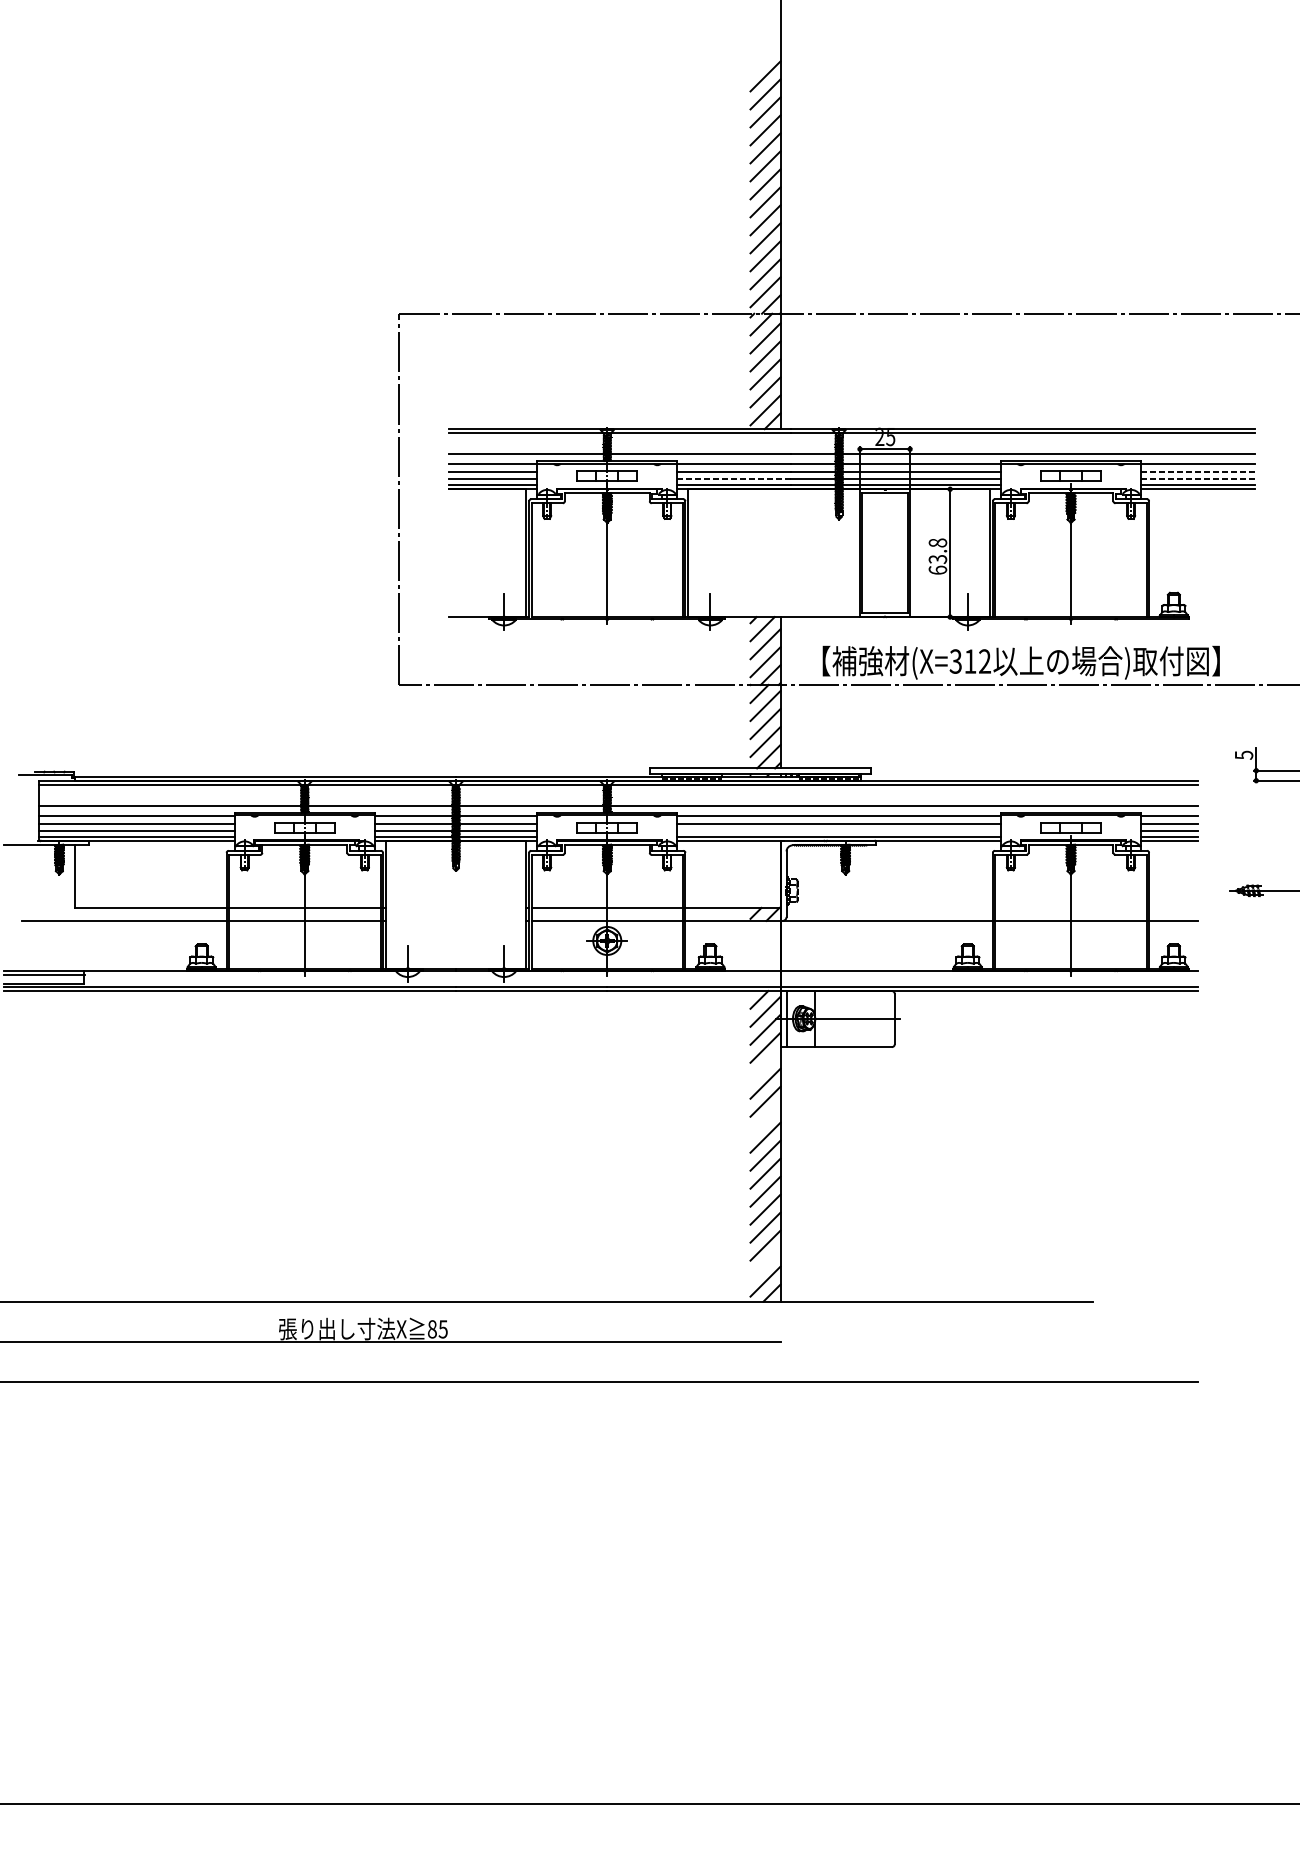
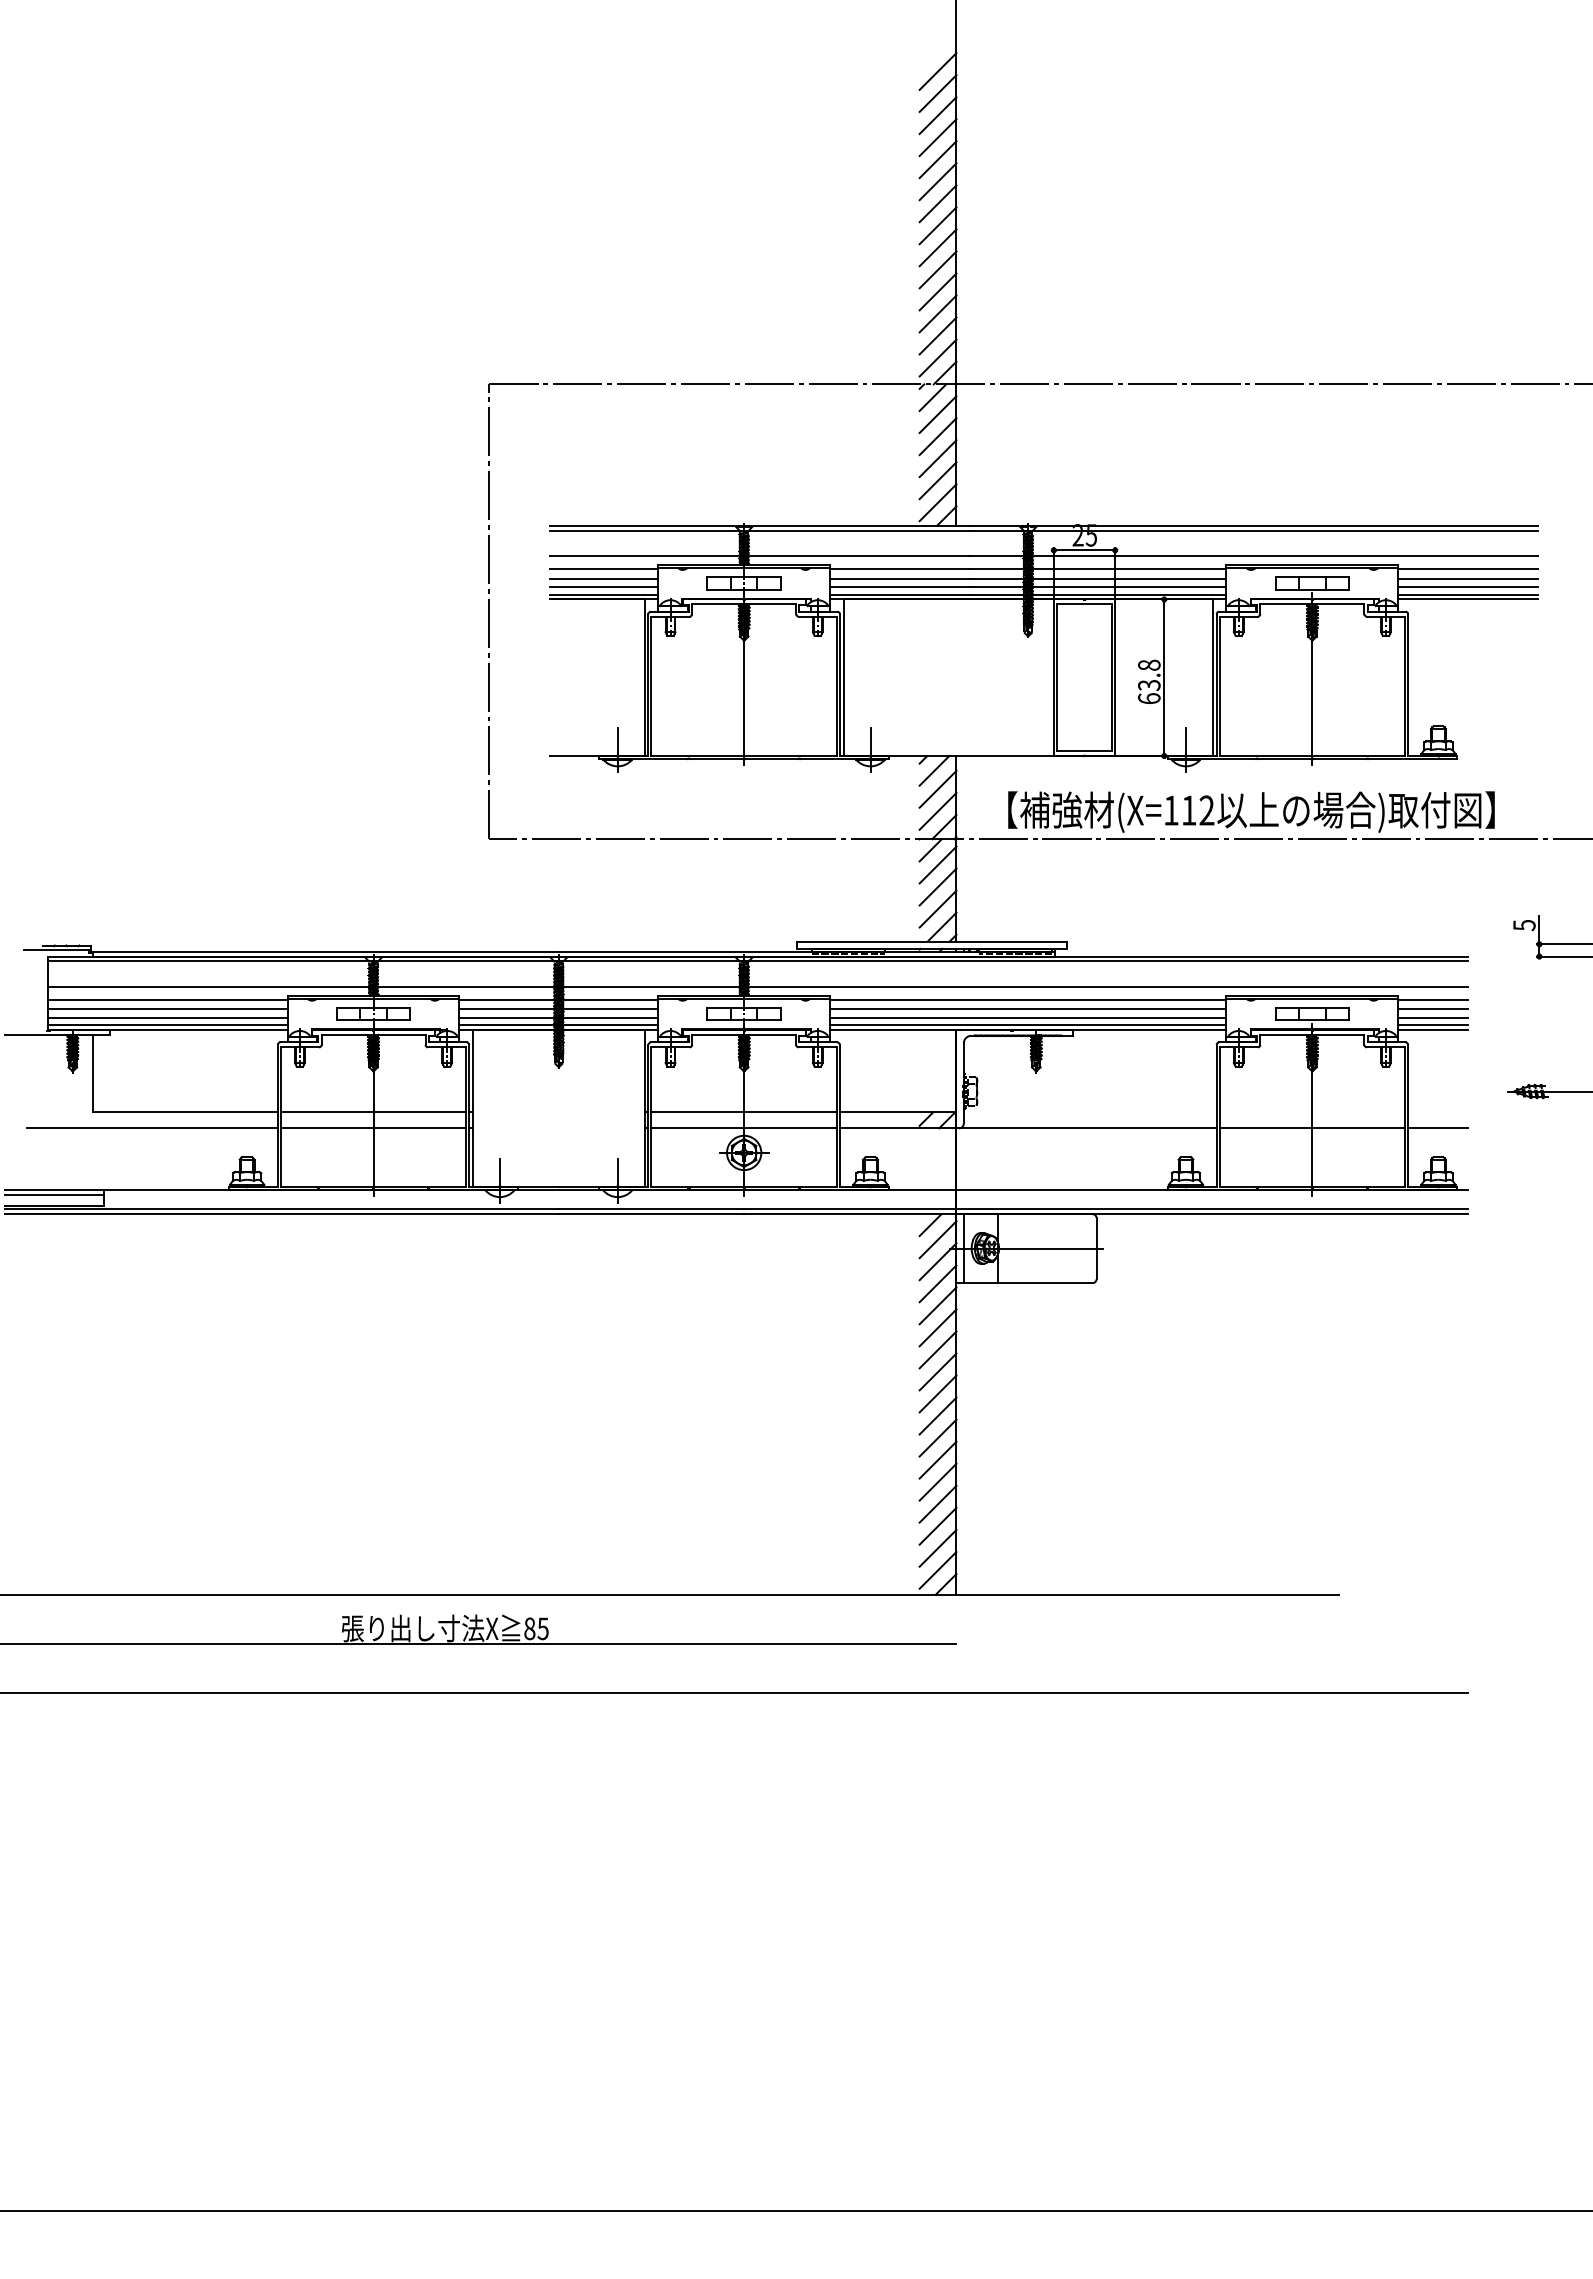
line: (765, 58) -> (937, 71), added
line: (1198, 472) -> (1468, 578), dashed -> solid
line: (734, 479) -> (899, 587), dashed -> solid
line: (1198, 479) -> (1468, 587), dashed -> solid
text: (955, 661) -> (1170, 810), (X=312 -> (X=112
line: (839, 830) -> (1028, 1017), added
line: (765, 1065) -> (937, 1305), added
line: (765, 1119) -> (937, 1371), added
line: (765, 1262) -> (937, 1547), added

